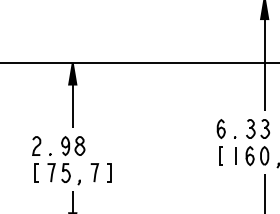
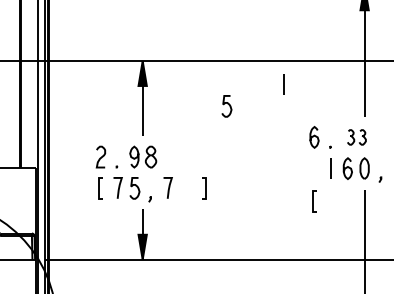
line: (194, 83) -> (283, 84), added
curve: (146, 100) -> (227, 104), added
part: (257, 129) -> (356, 137), size x0.7
line: (220, 155) -> (313, 201), moved
line: (109, 173) -> (205, 188), moved

